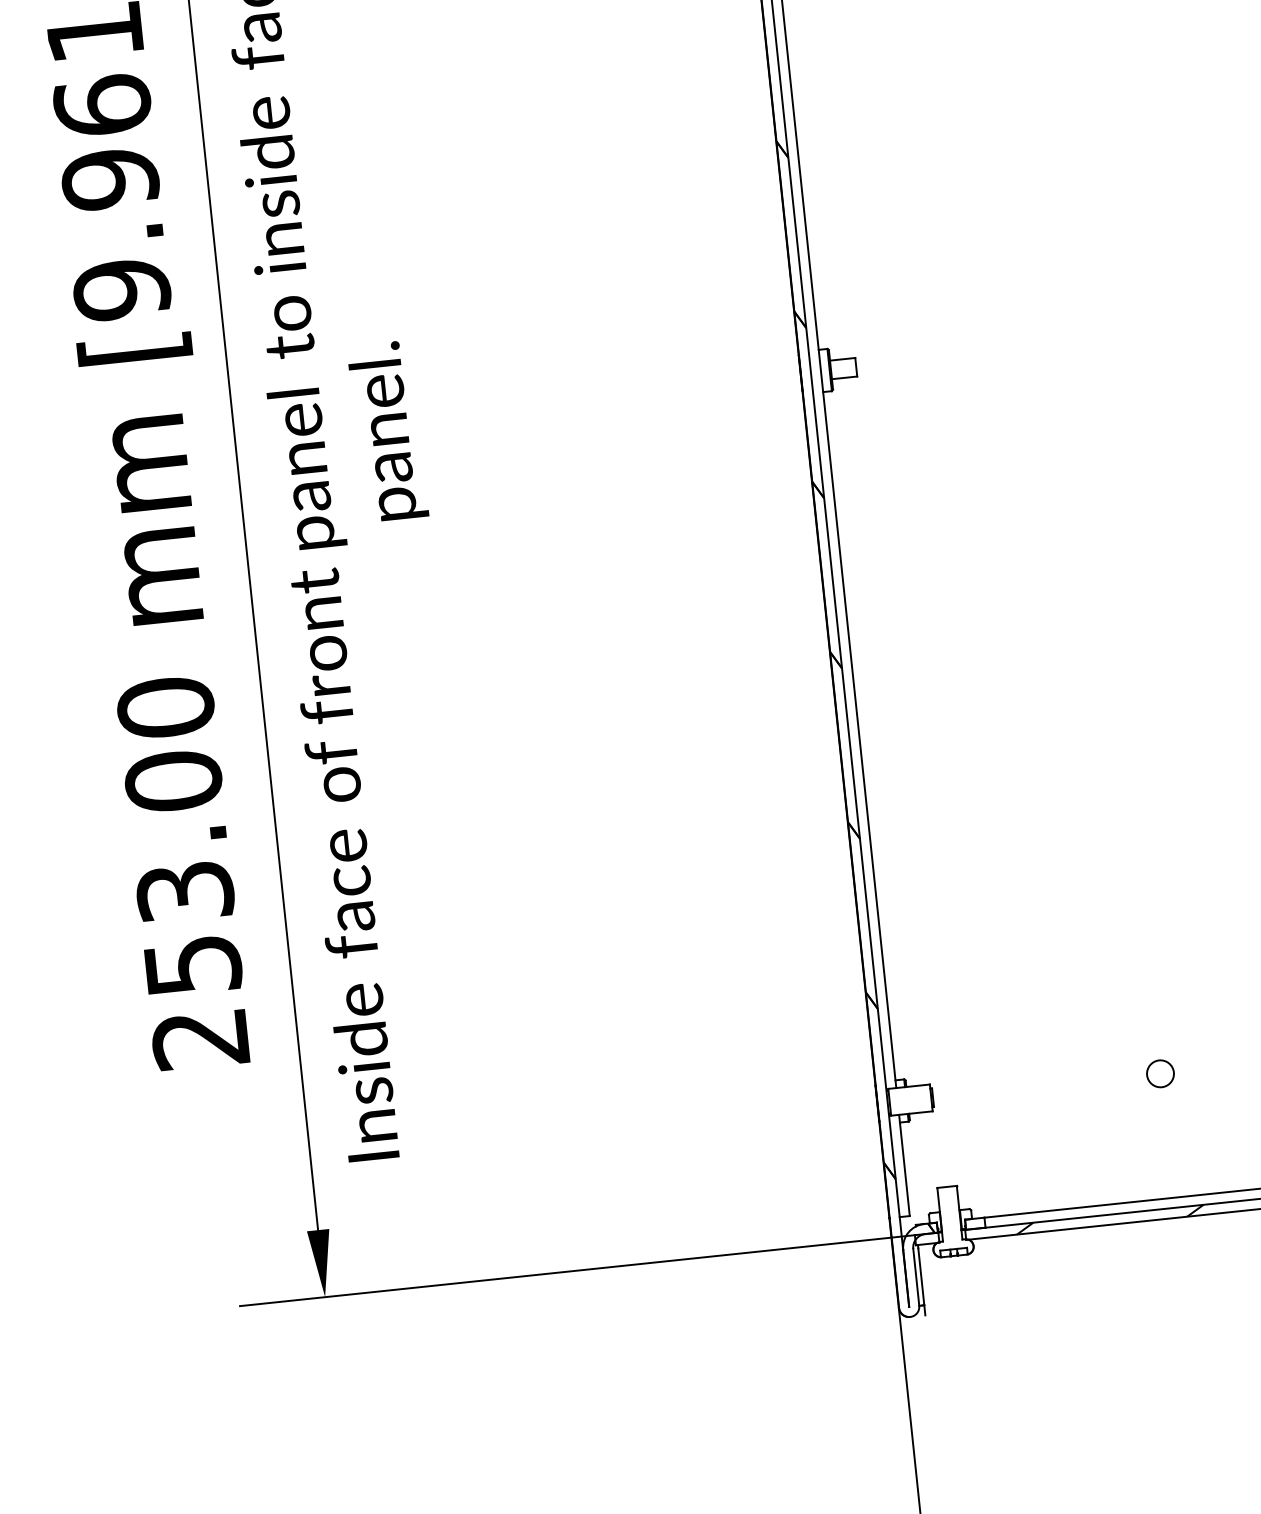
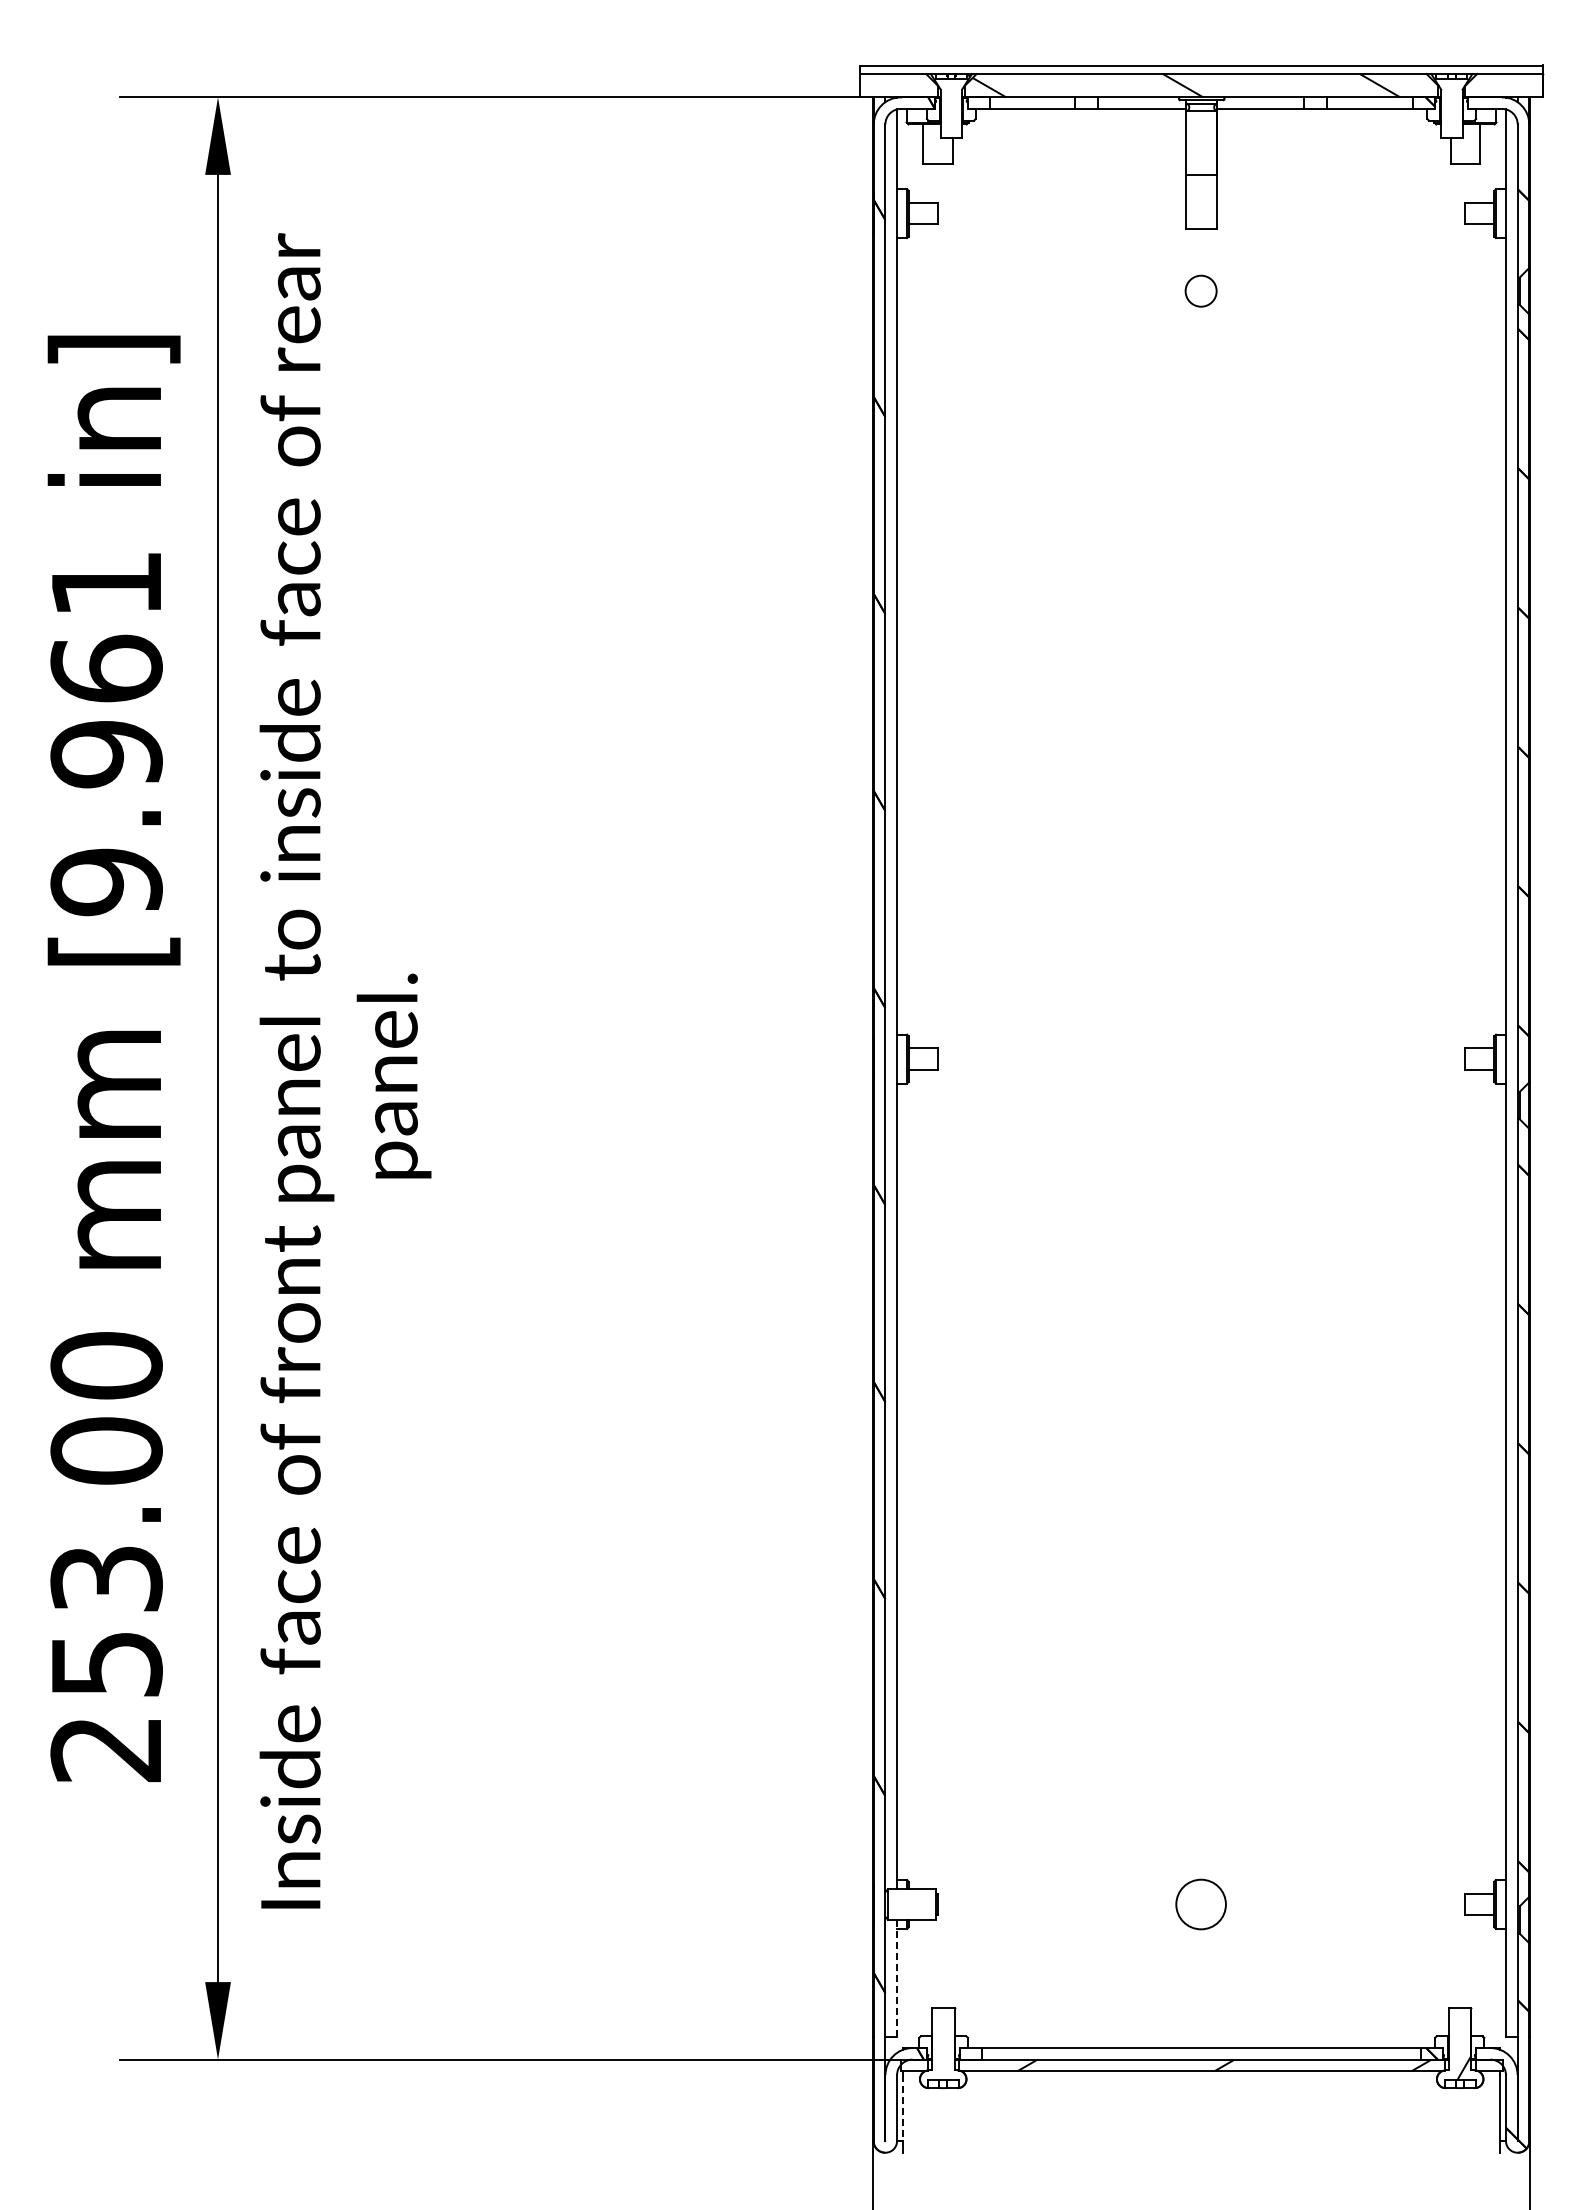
circle: (1159, 1073) -> (1200, 1904), size x1.6
line: (904, 1165) -> (897, 1978), solid -> dashed
line: (920, 1277) -> (902, 2108), solid -> dashed

